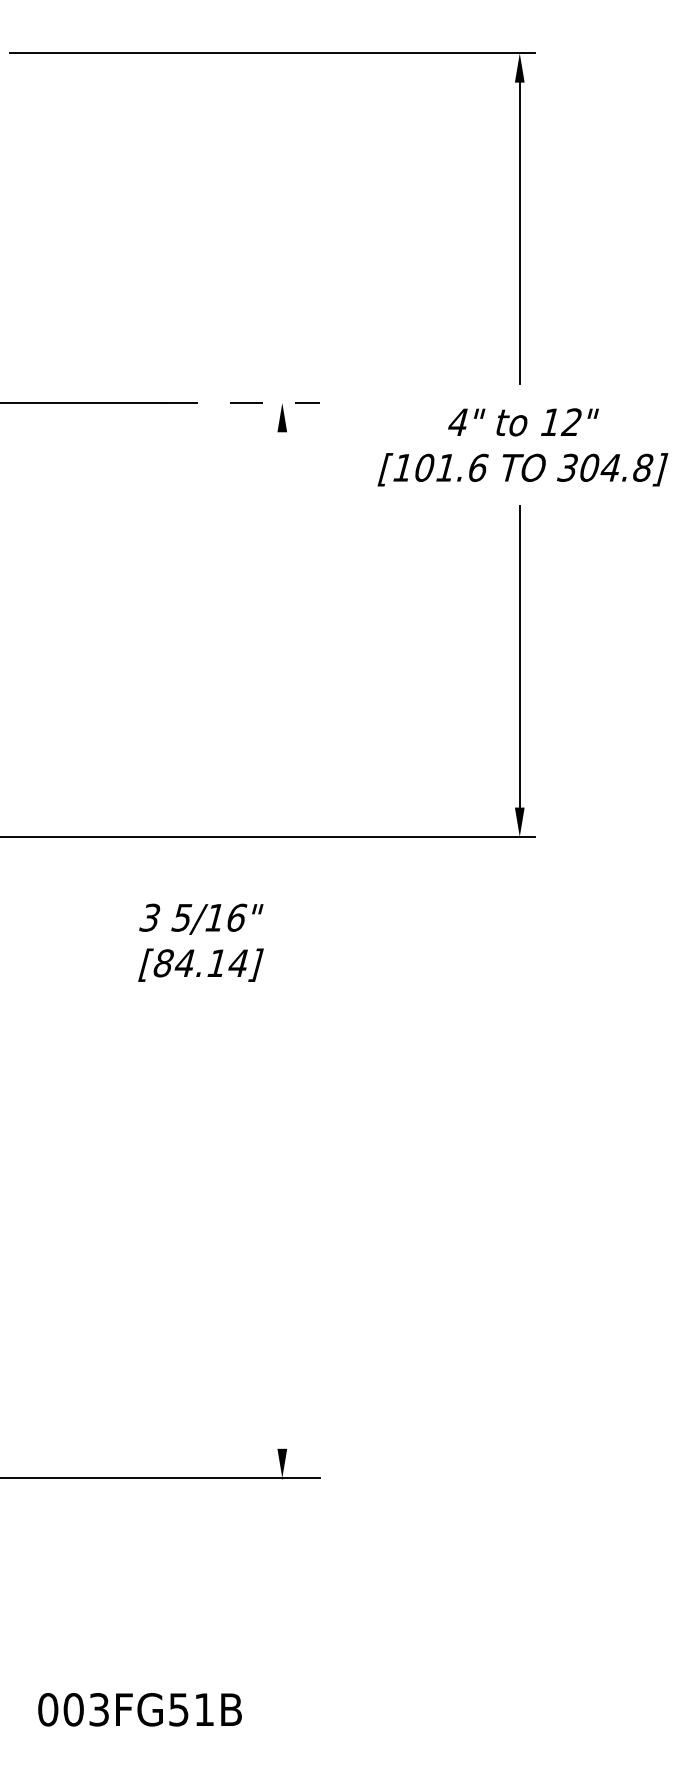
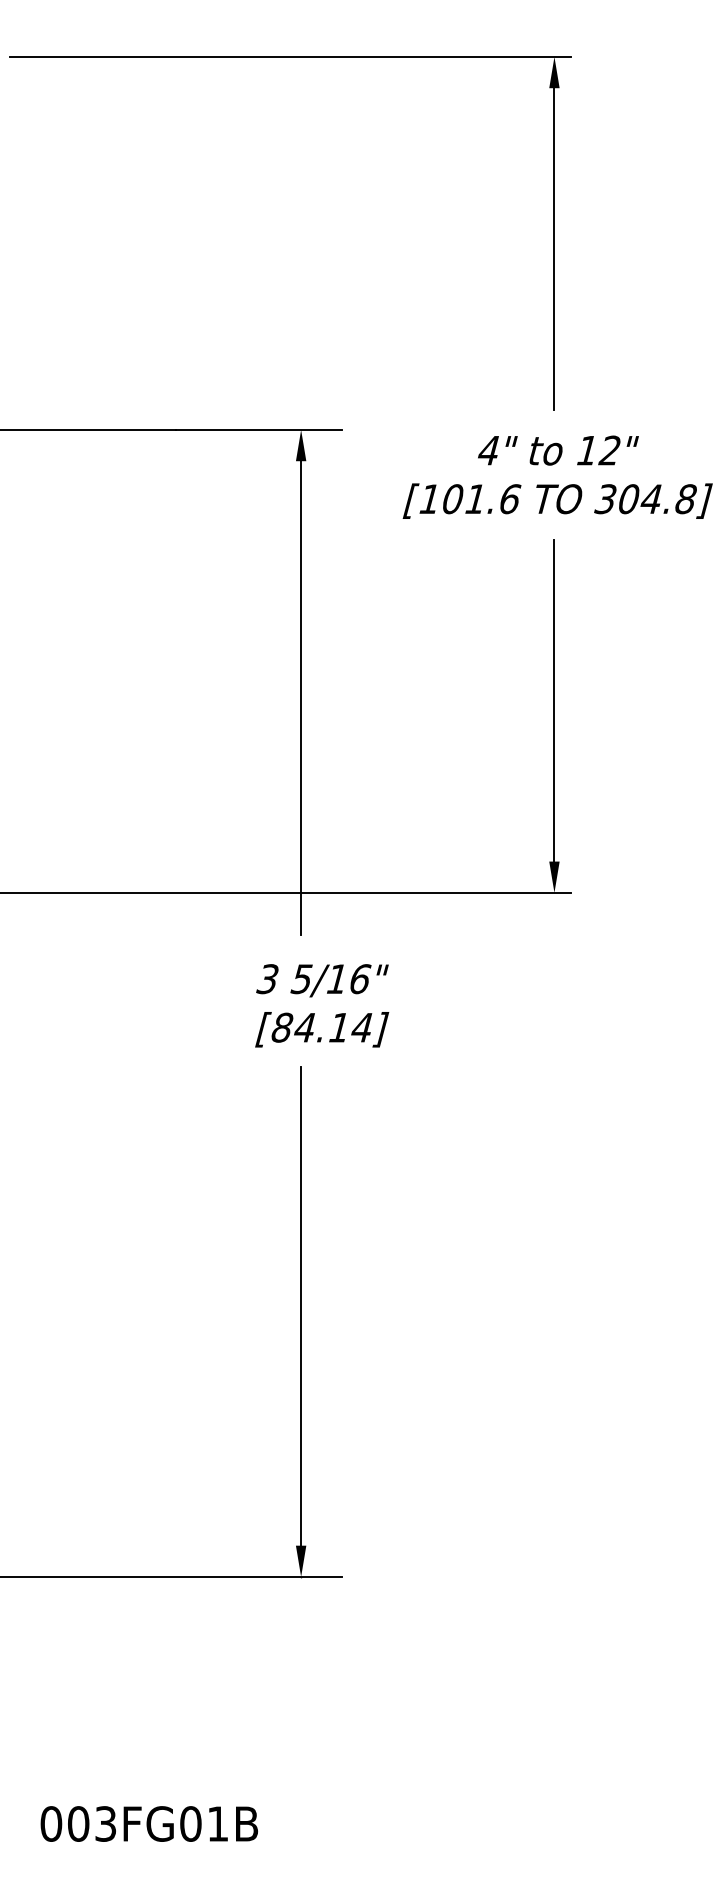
line: (242, 403) -> (258, 430), dashed -> solid
line: (282, 654) -> (301, 698), added
text: (200, 942) -> (321, 1005), moved
line: (282, 1223) -> (301, 1305), added
text: (179, 1709) -> (191, 1823), 003FG51B -> 003FG01B

